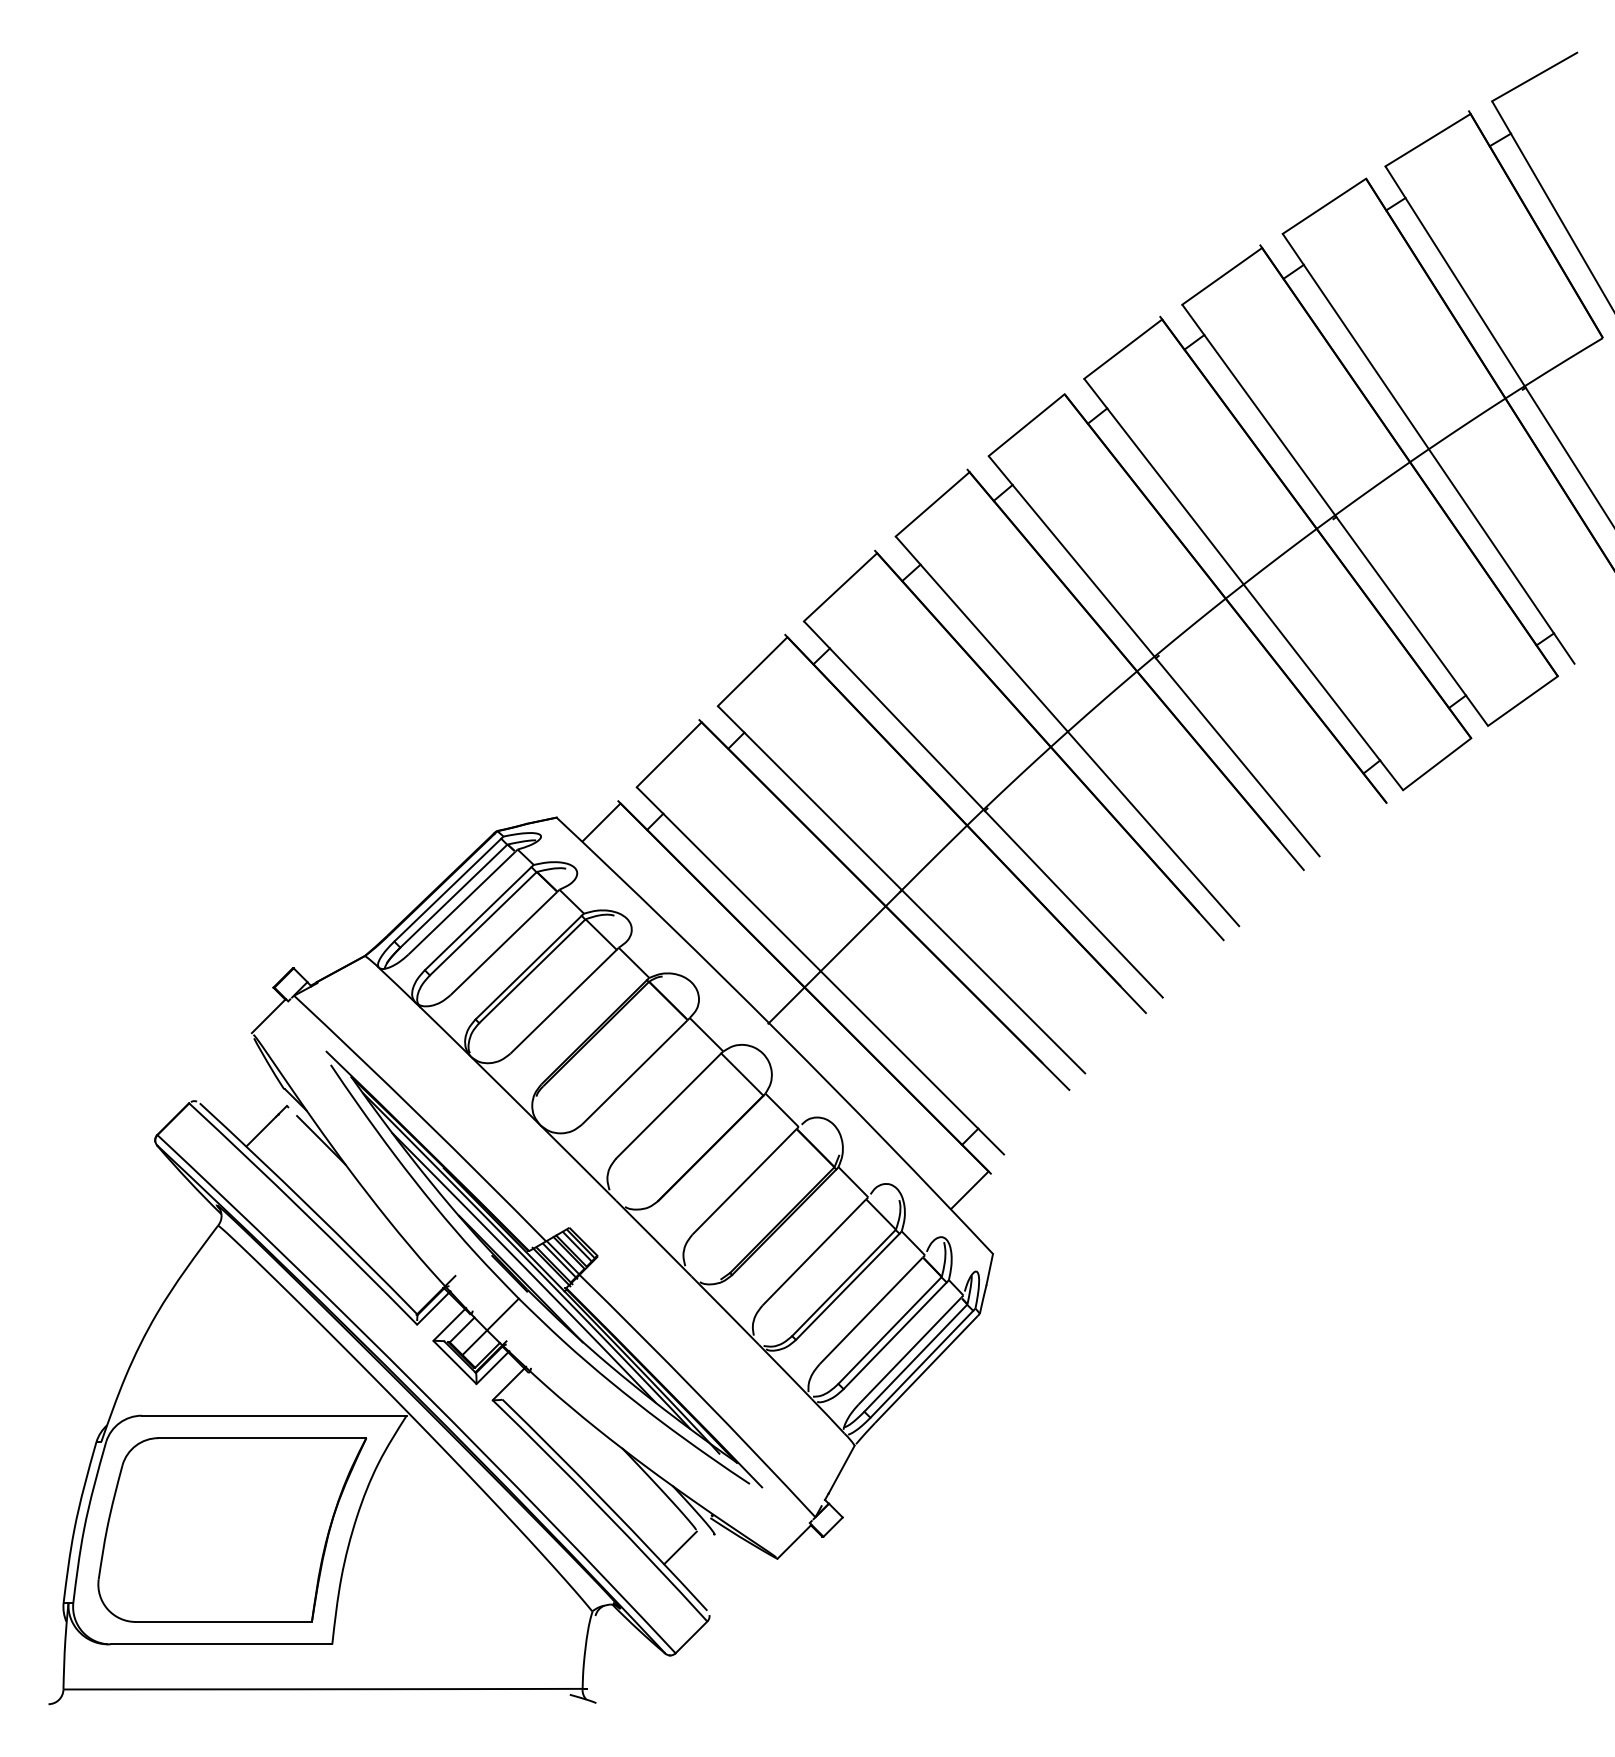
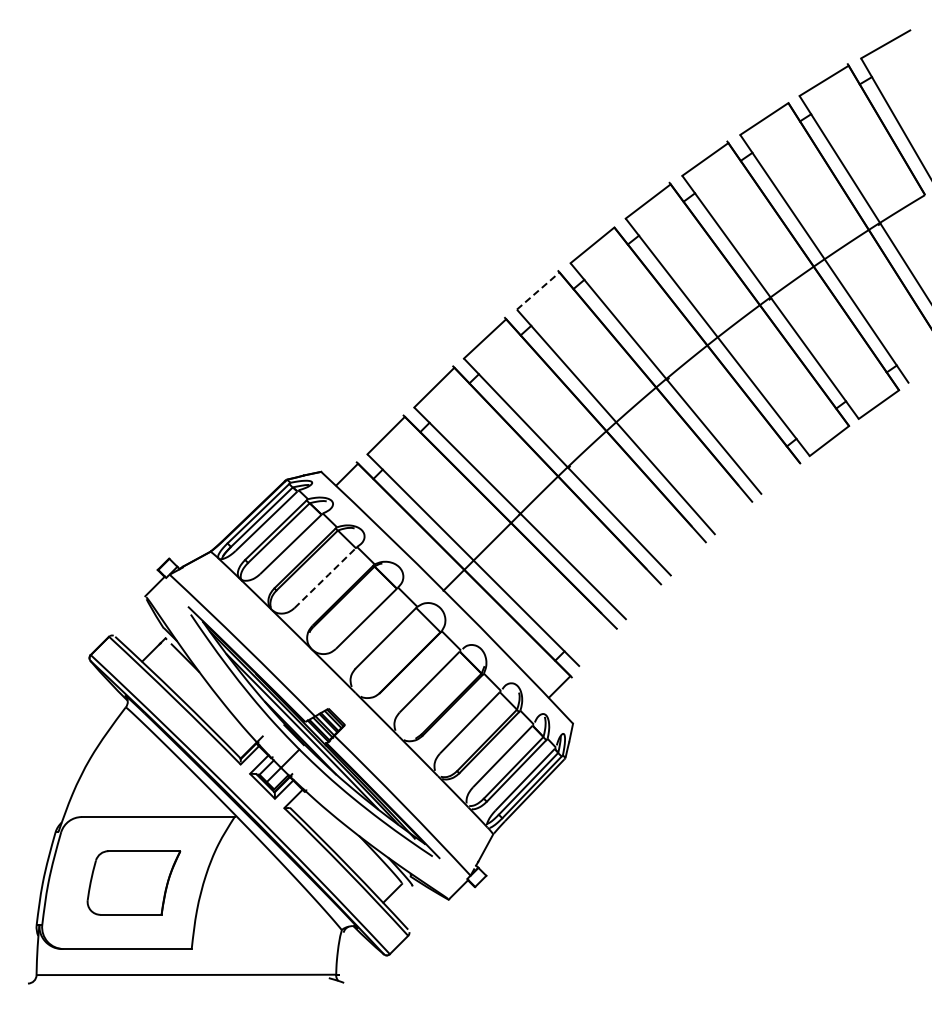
line: (933, 503) -> (538, 290), solid -> dashed
line: (565, 1000) -> (326, 577), solid -> dashed
part: (231, 1529) -> (133, 882), size x0.6

